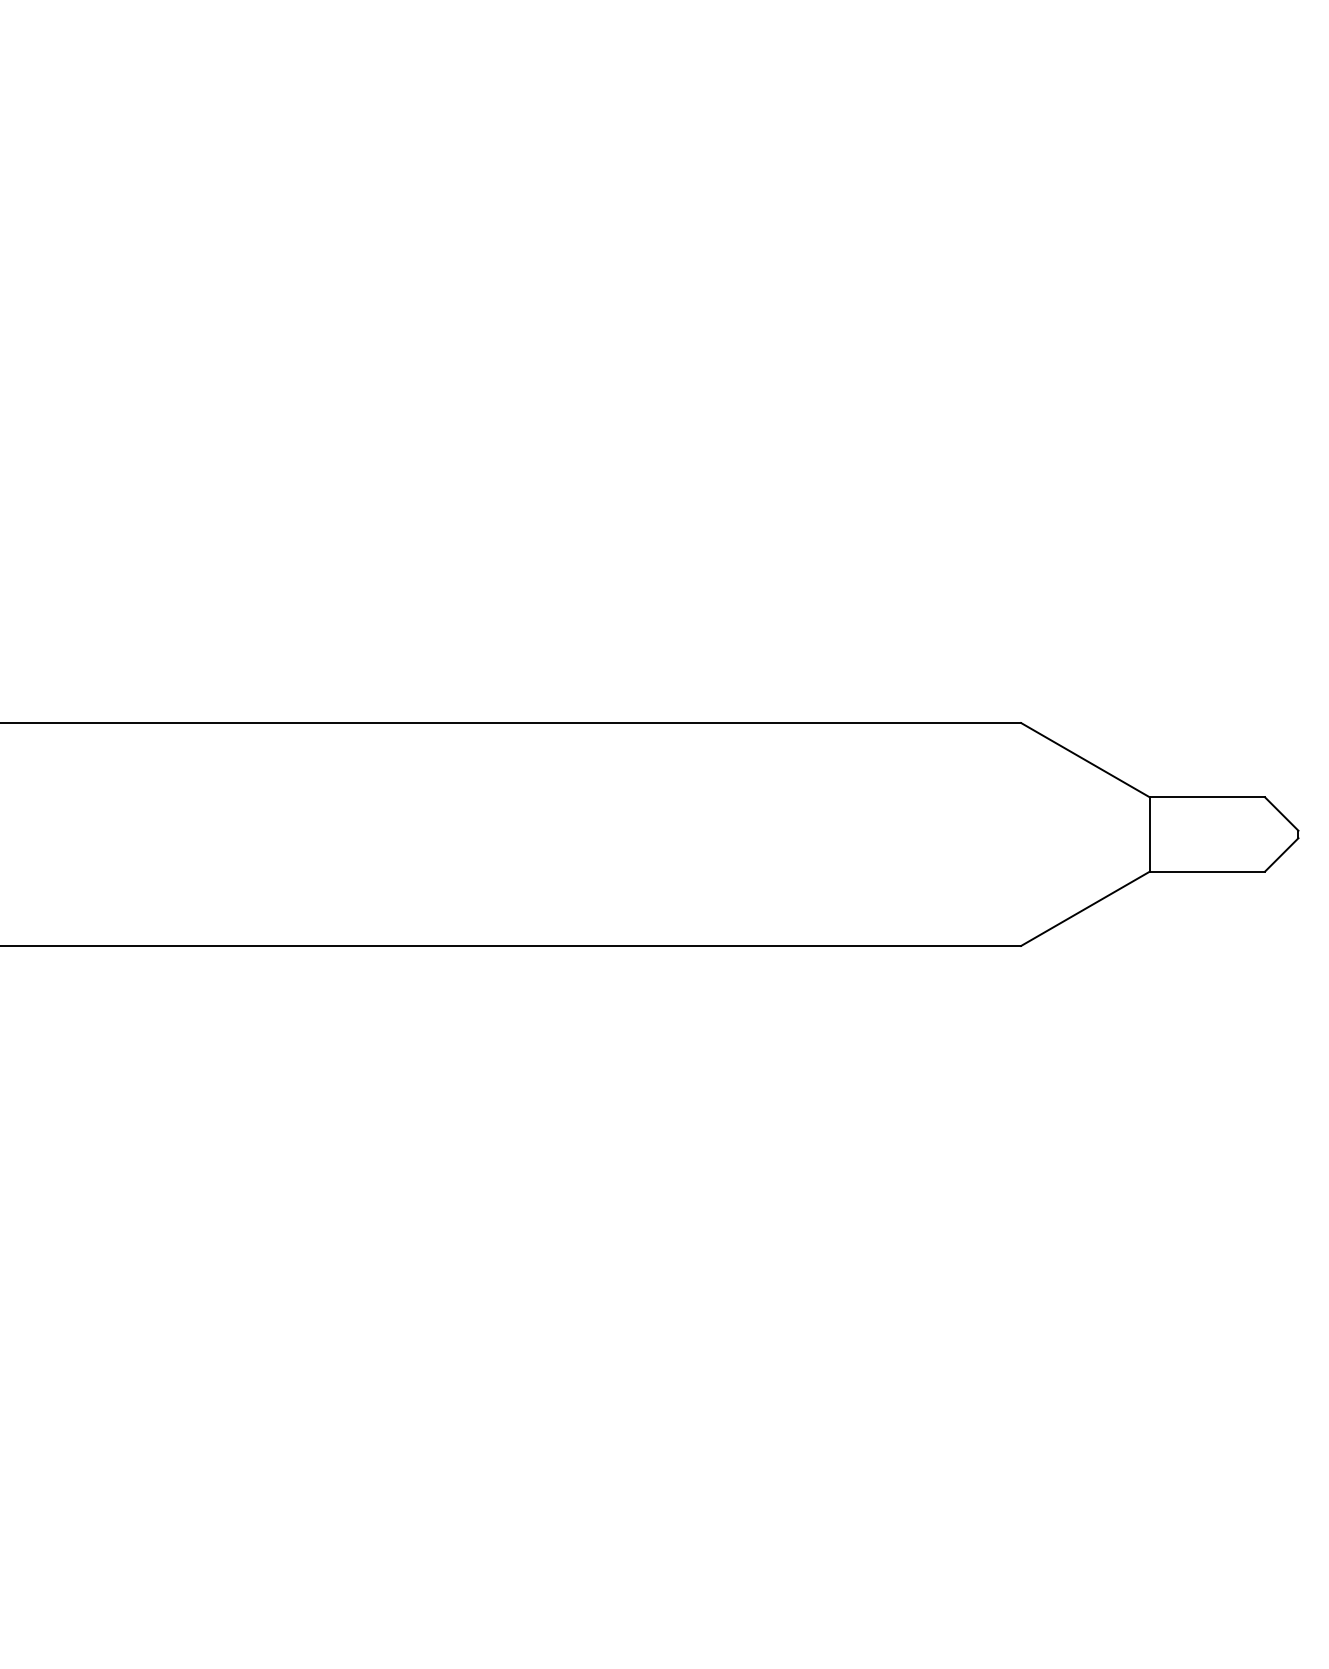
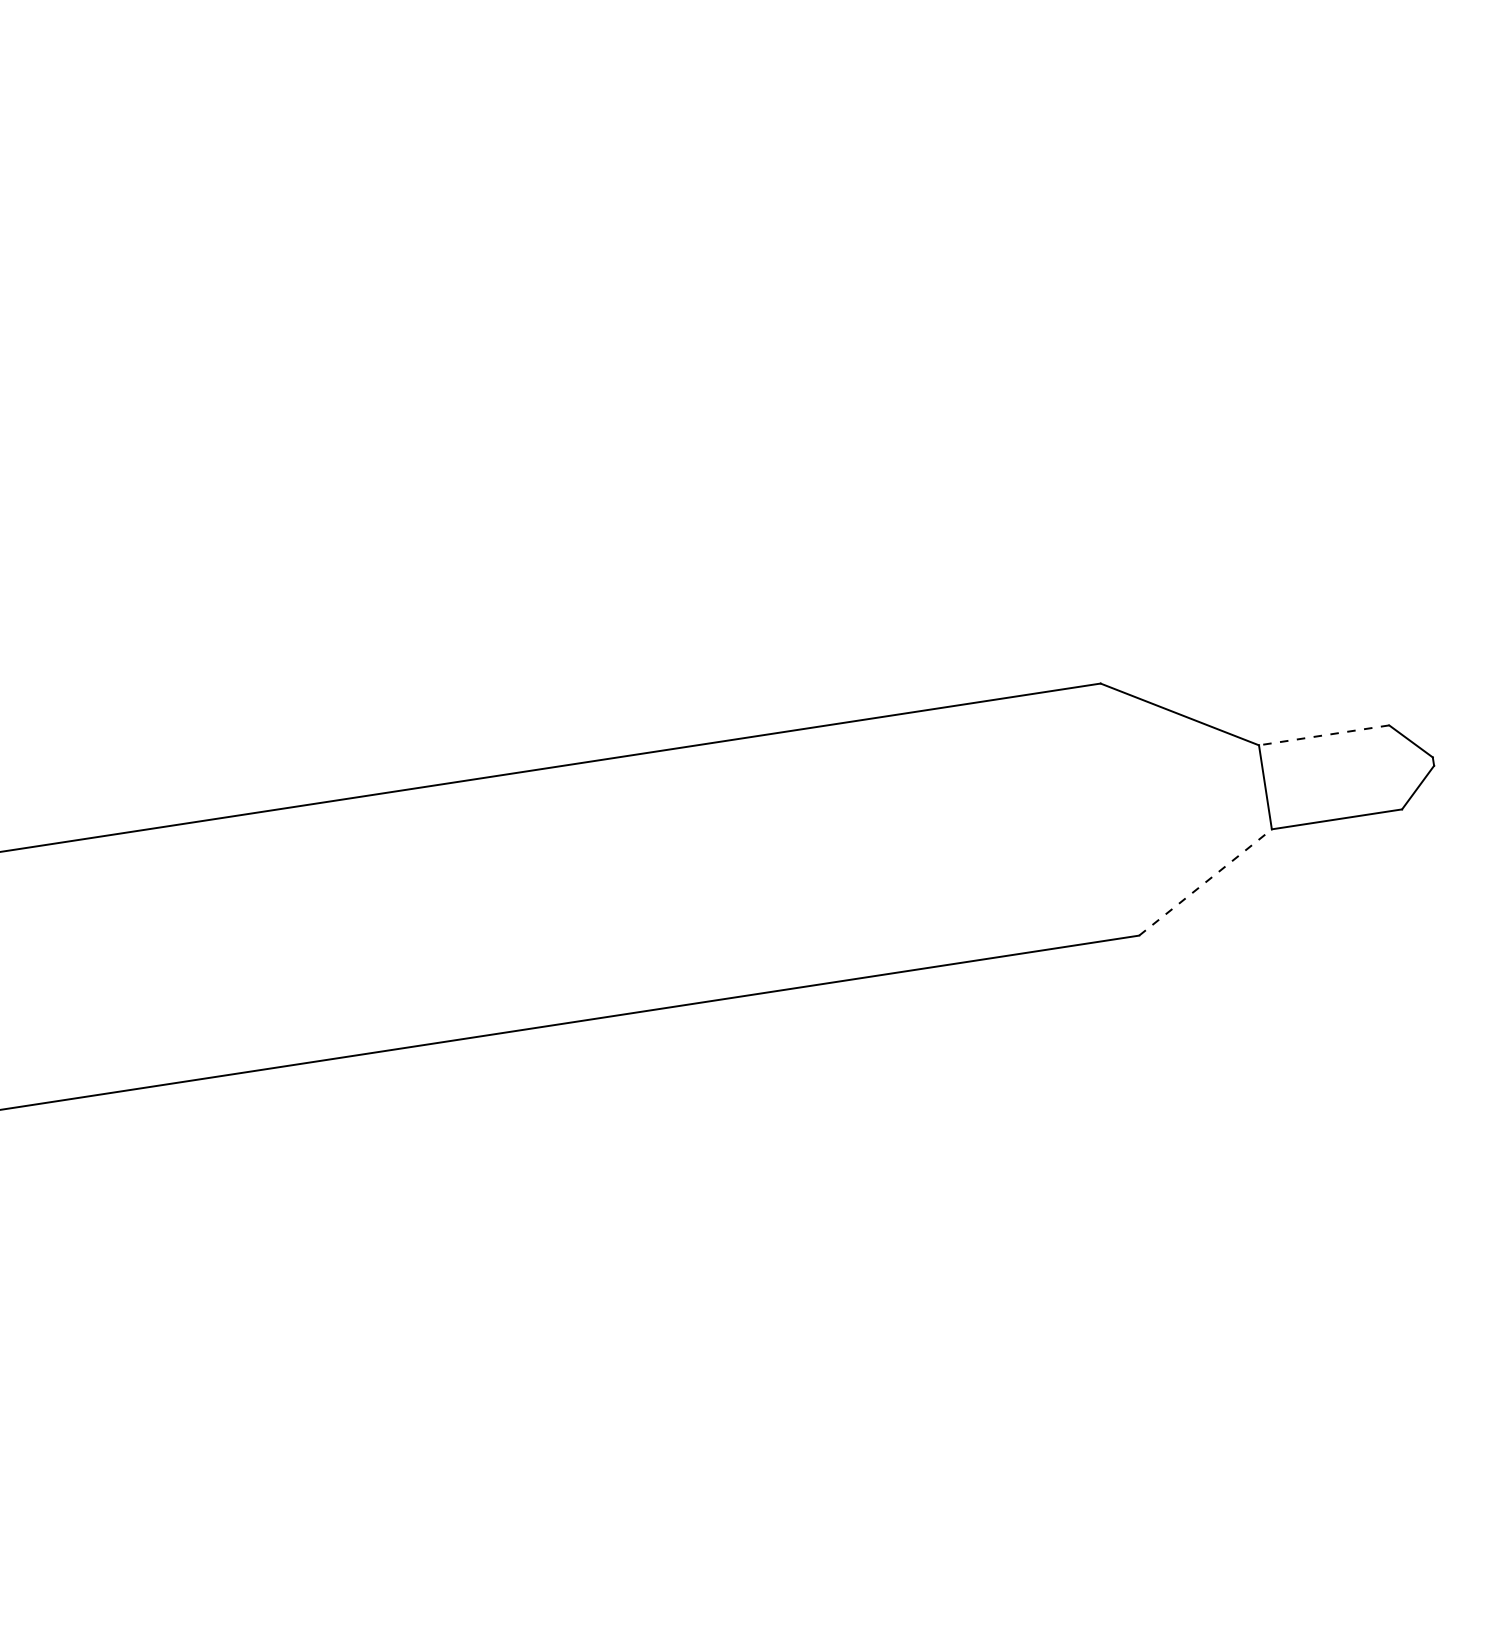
line: (1207, 797) -> (1324, 735), solid -> dashed
line: (1085, 908) -> (1205, 882), solid -> dashed

